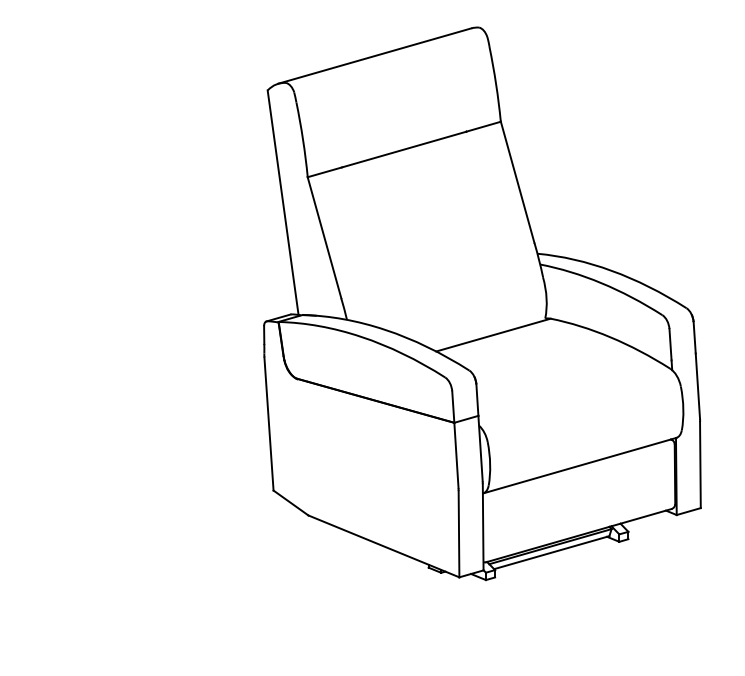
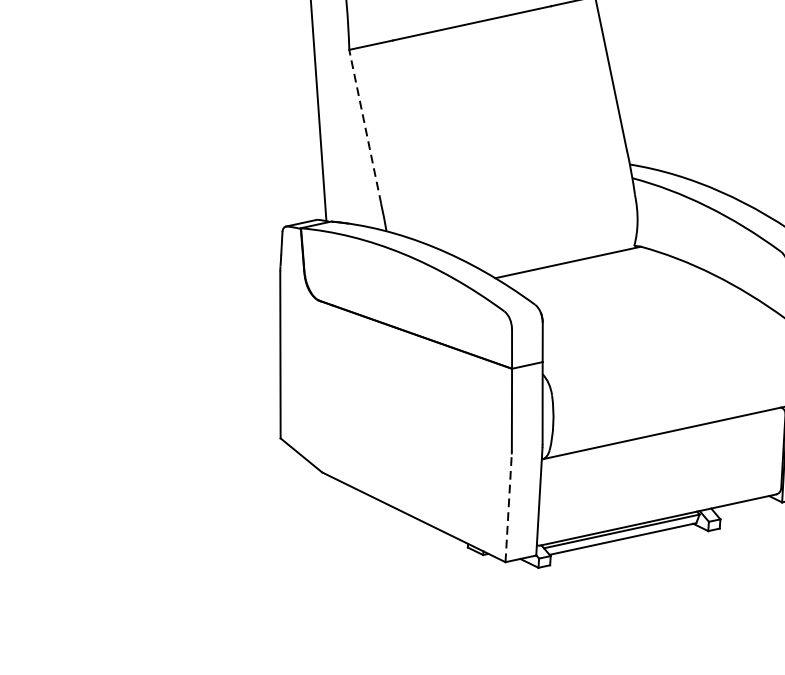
line: (324, 237) -> (365, 126), solid -> dashed
line: (459, 533) -> (509, 507), solid -> dashed

